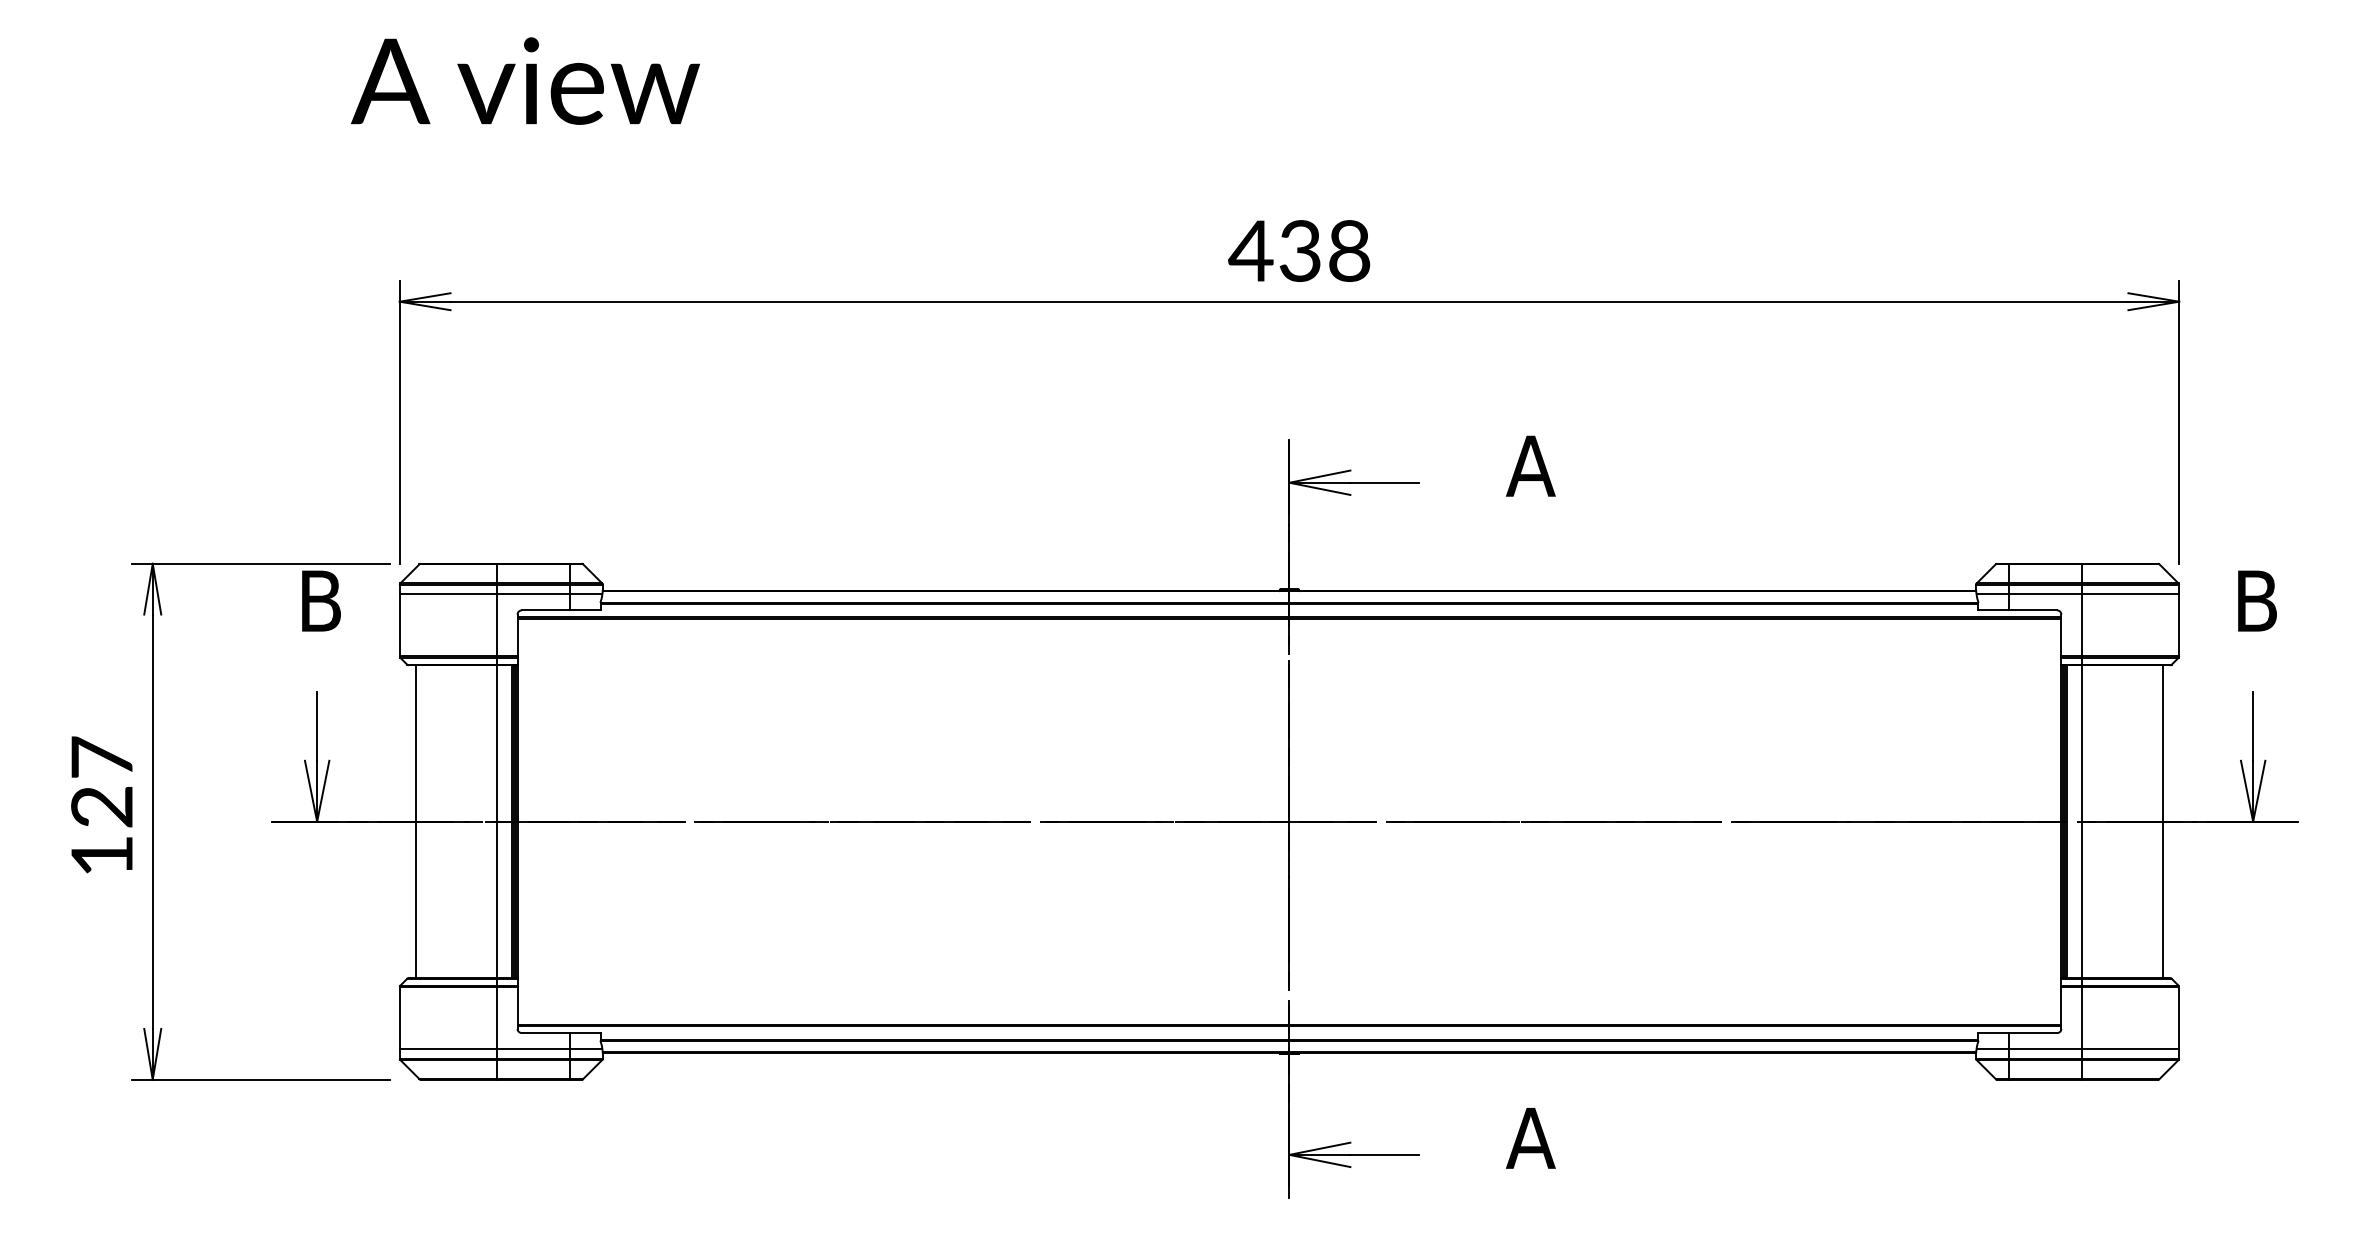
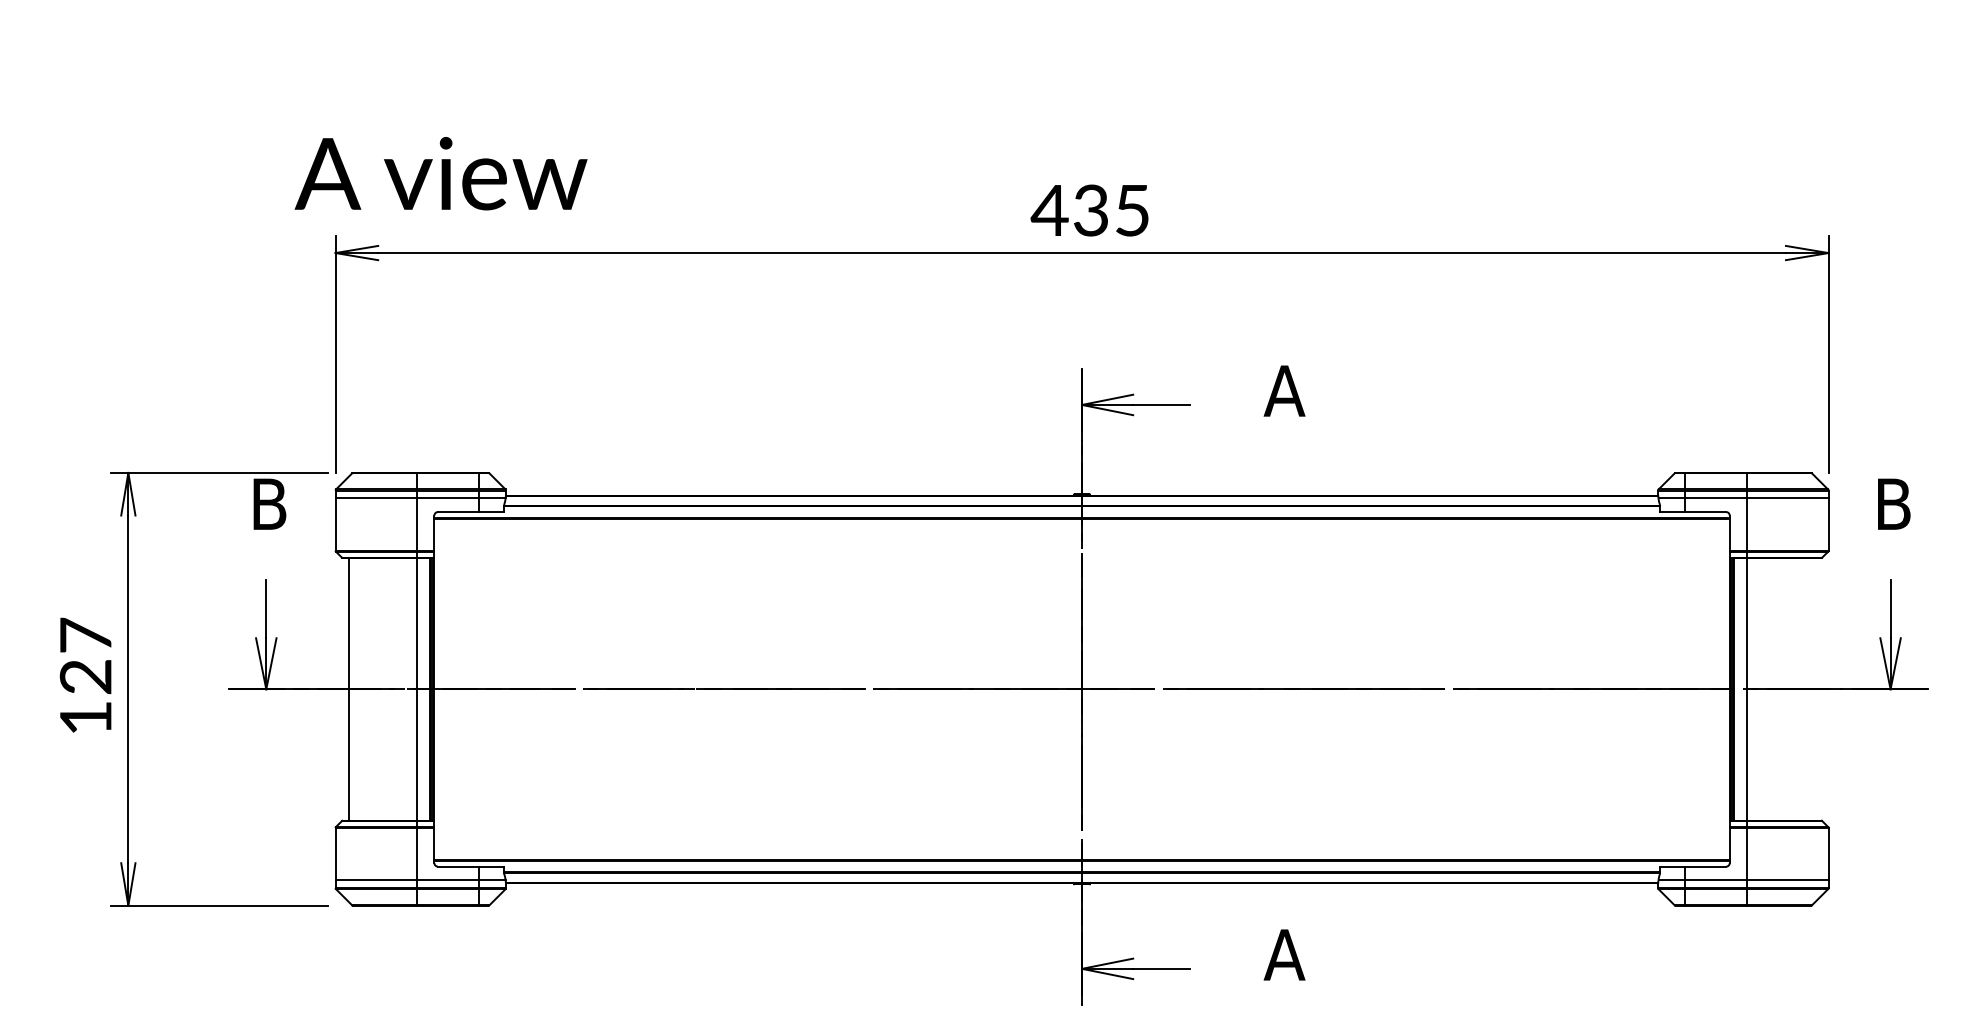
text: (525, 80) -> (441, 173), moved
text: (1349, 250) -> (1132, 210), 438 -> 435
line: (2162, 821) -> (1814, 689), removed

